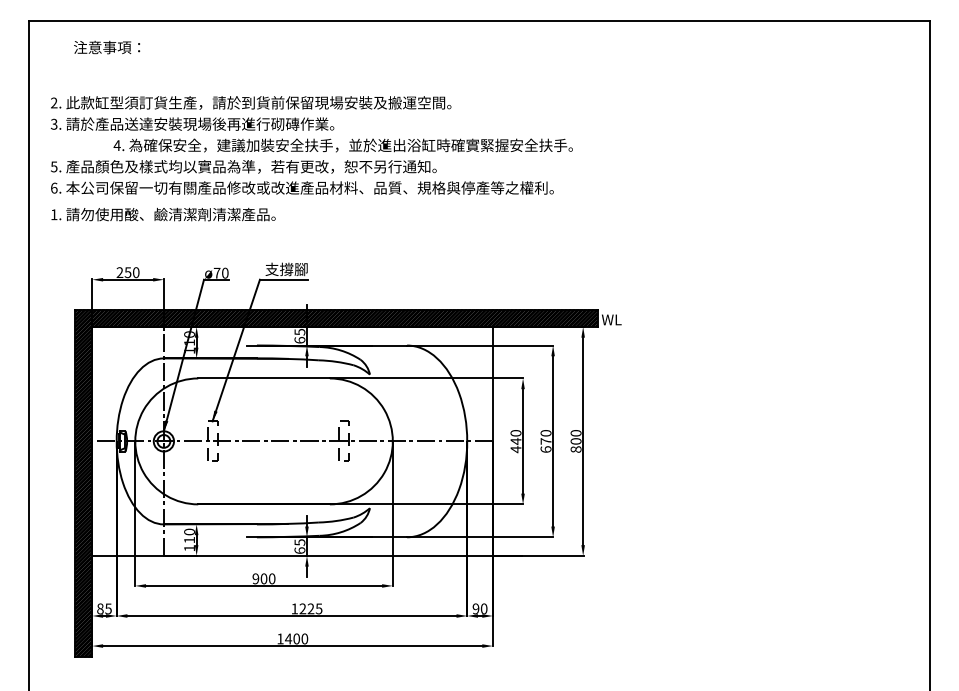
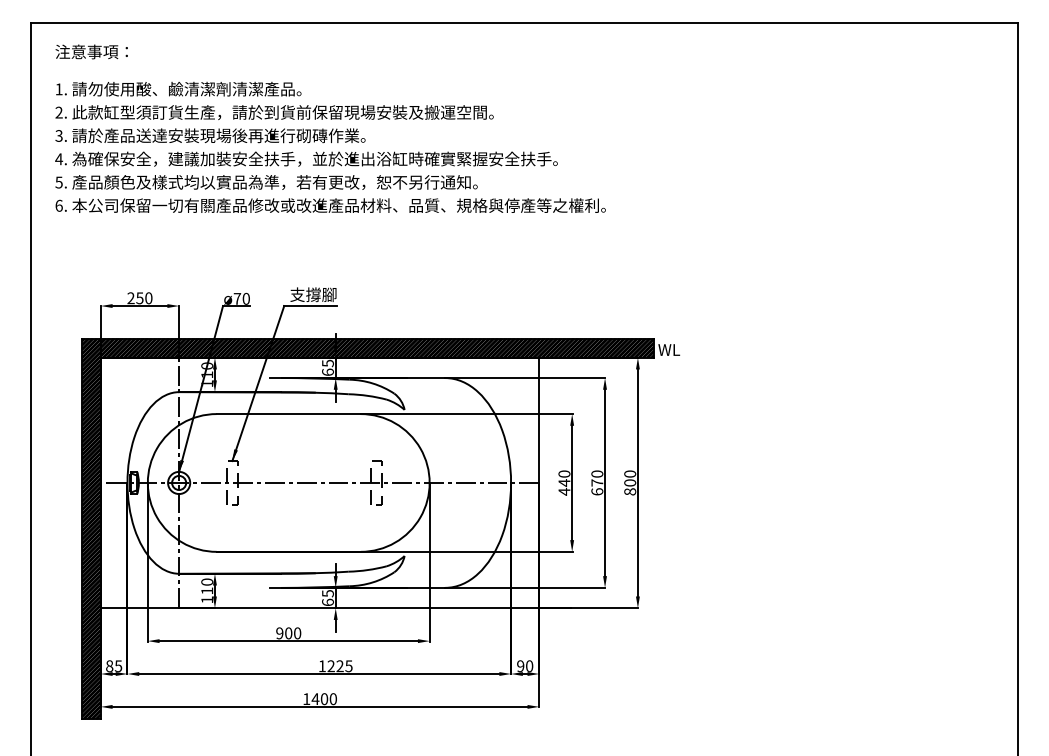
text: (107, 47) -> (92, 51), moved
text: (342, 145) -> (305, 159), moved
text: (163, 214) -> (178, 89), moved

